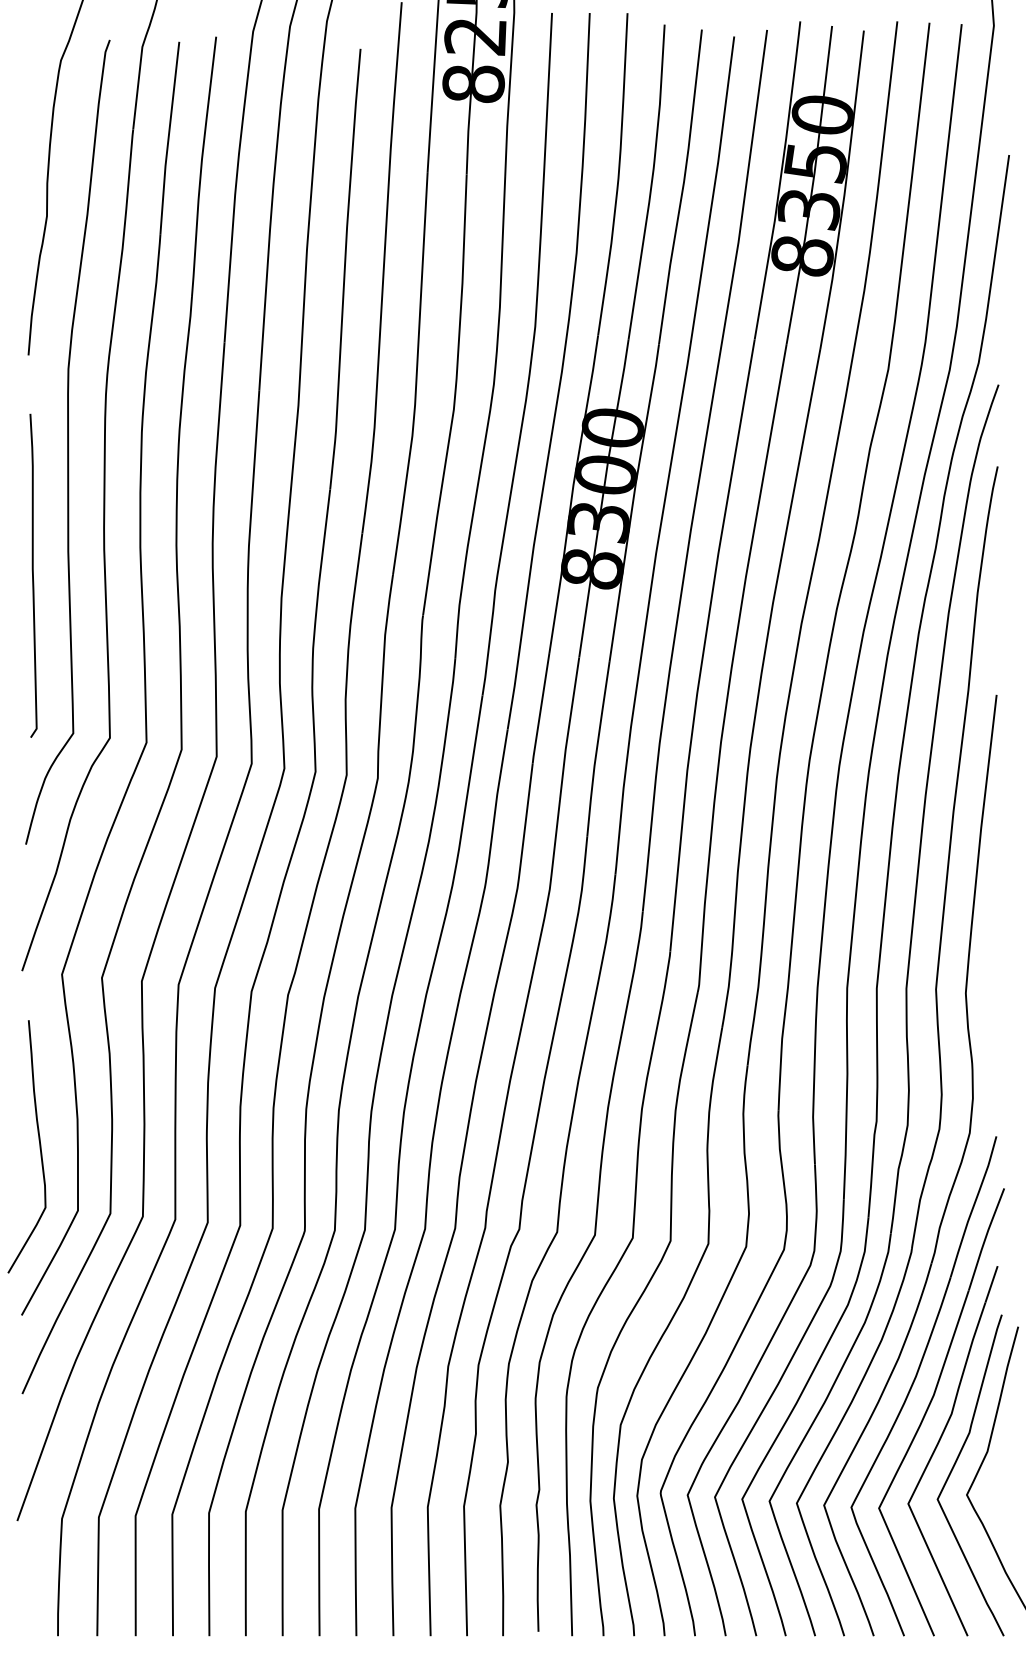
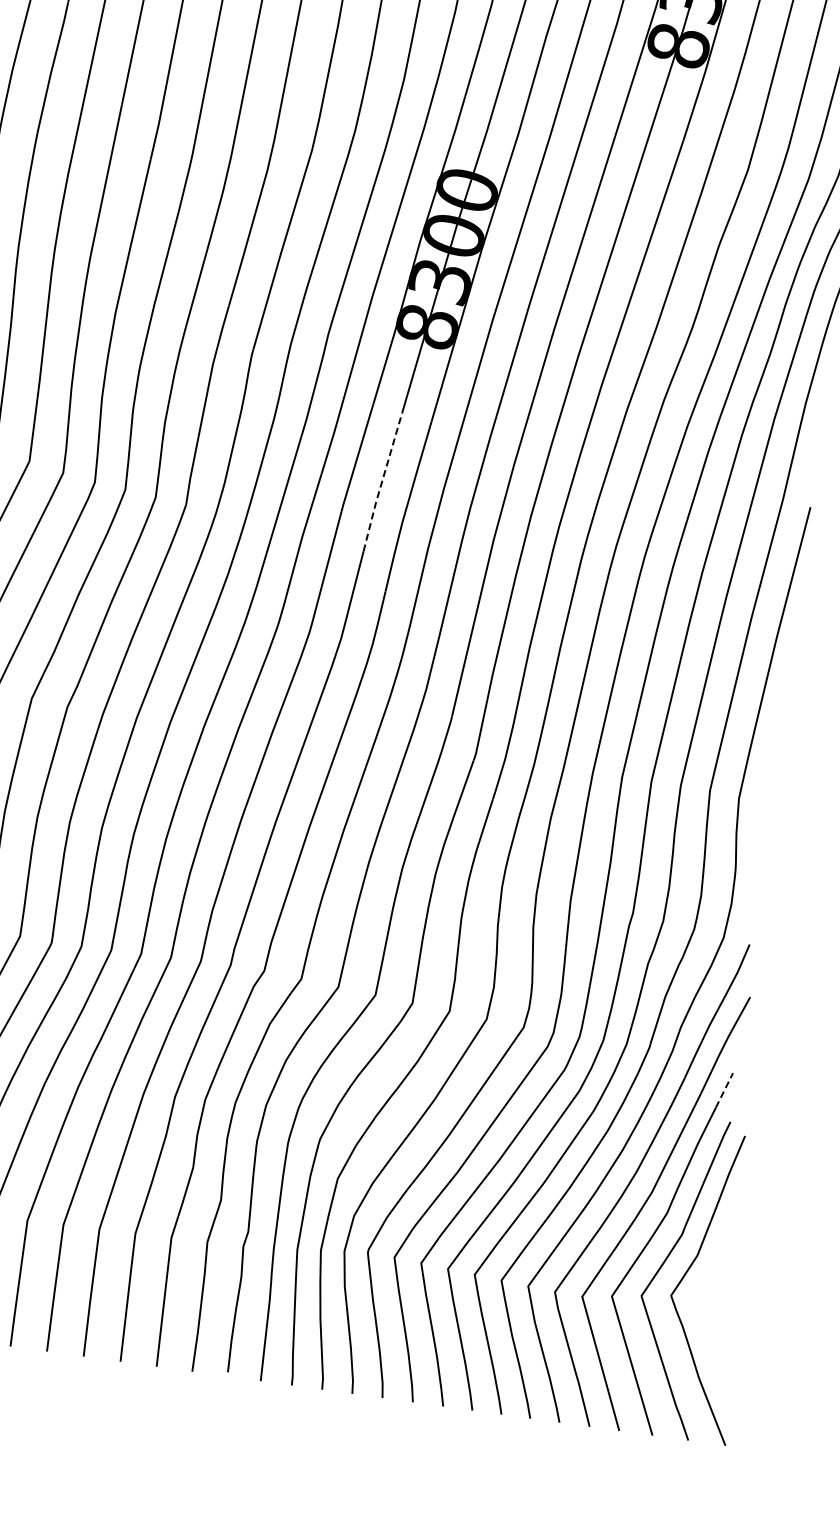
line: (568, 728) -> (381, 481), solid -> dashed
line: (991, 1283) -> (724, 1089), solid -> dashed

